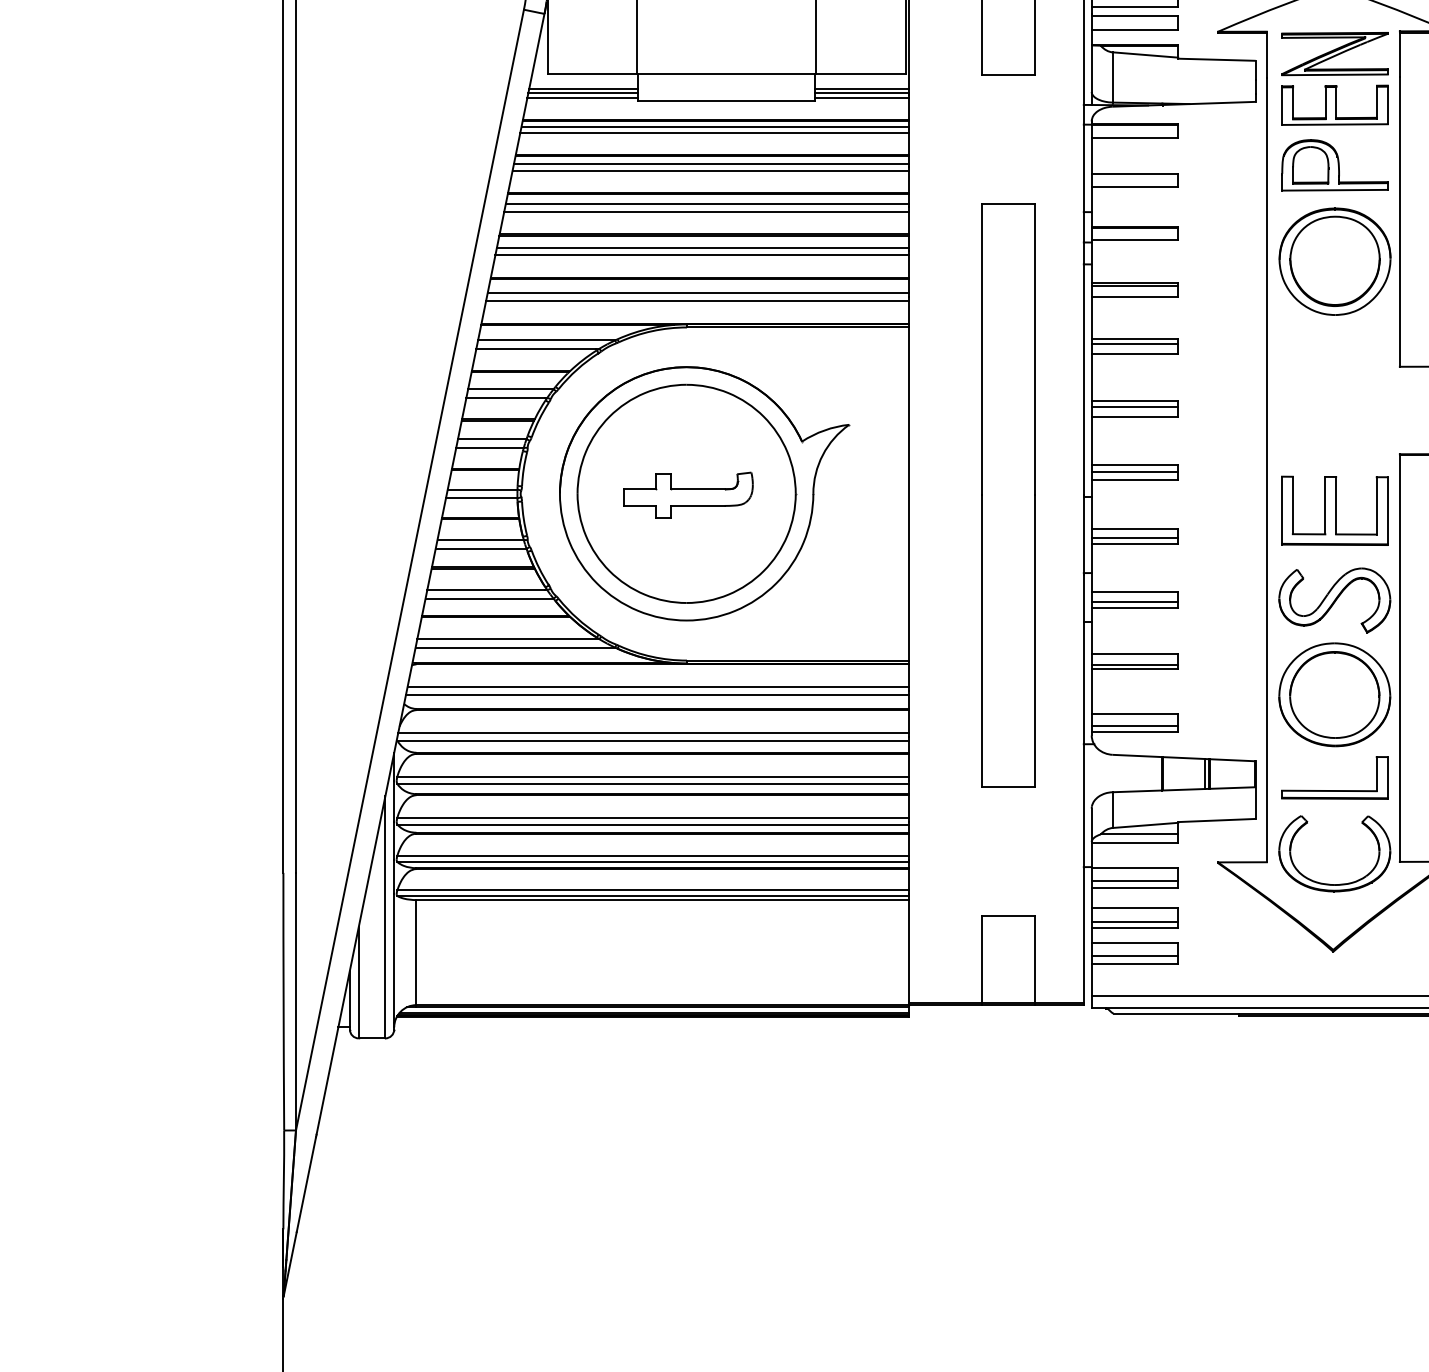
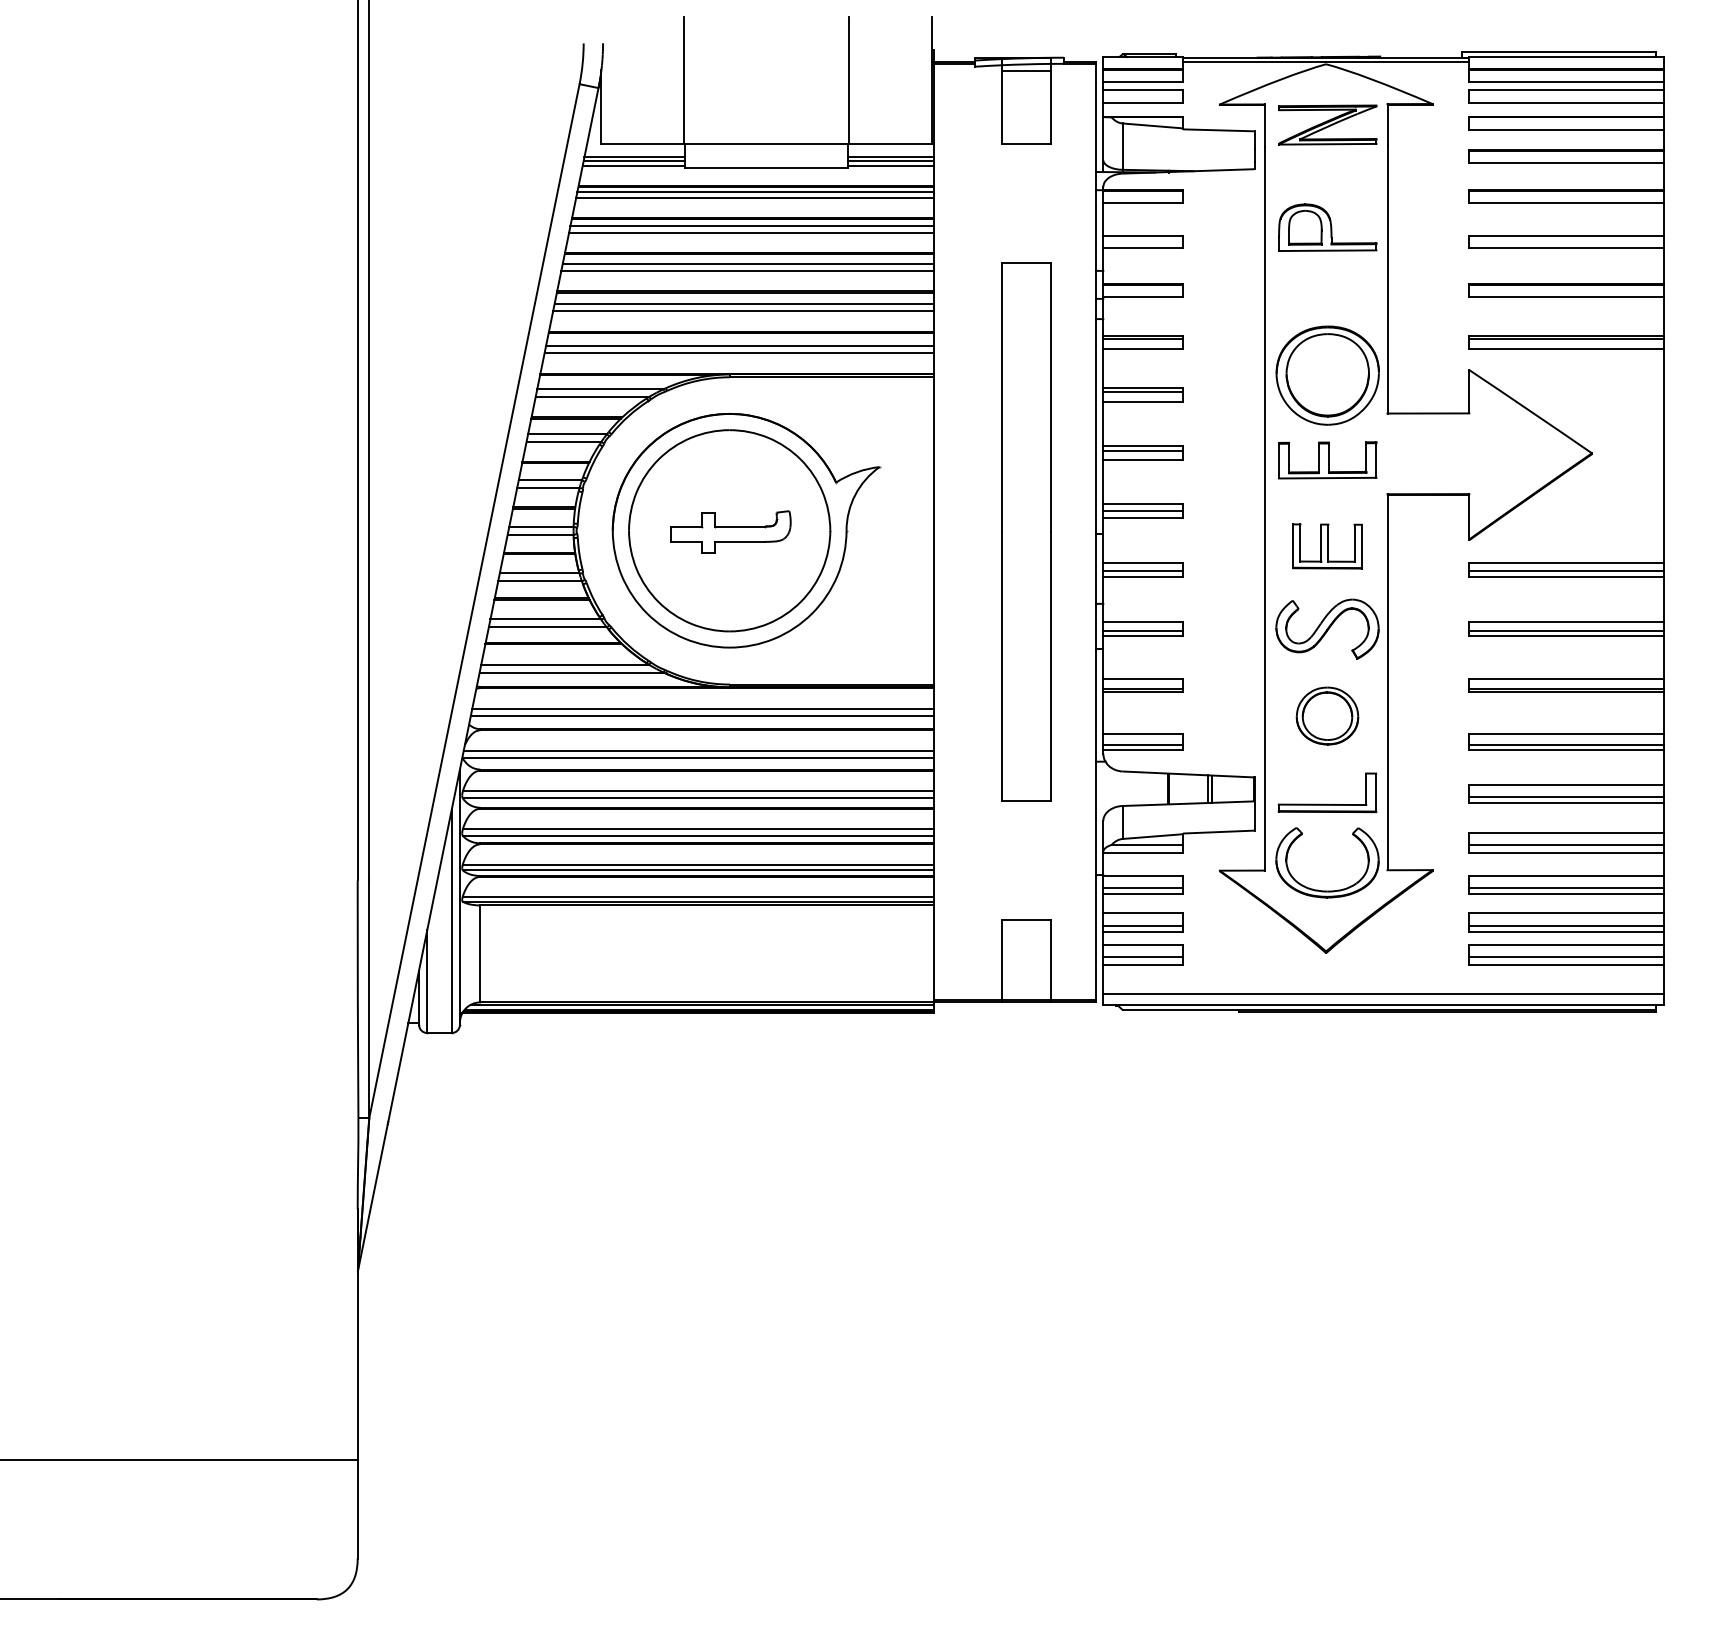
part: (1334, 105) -> (1327, 460), moved
part: (1334, 261) -> (1327, 375), moved
part: (1334, 510) -> (1327, 546), size x0.7
part: (1334, 694) -> (1327, 715), size x0.6

